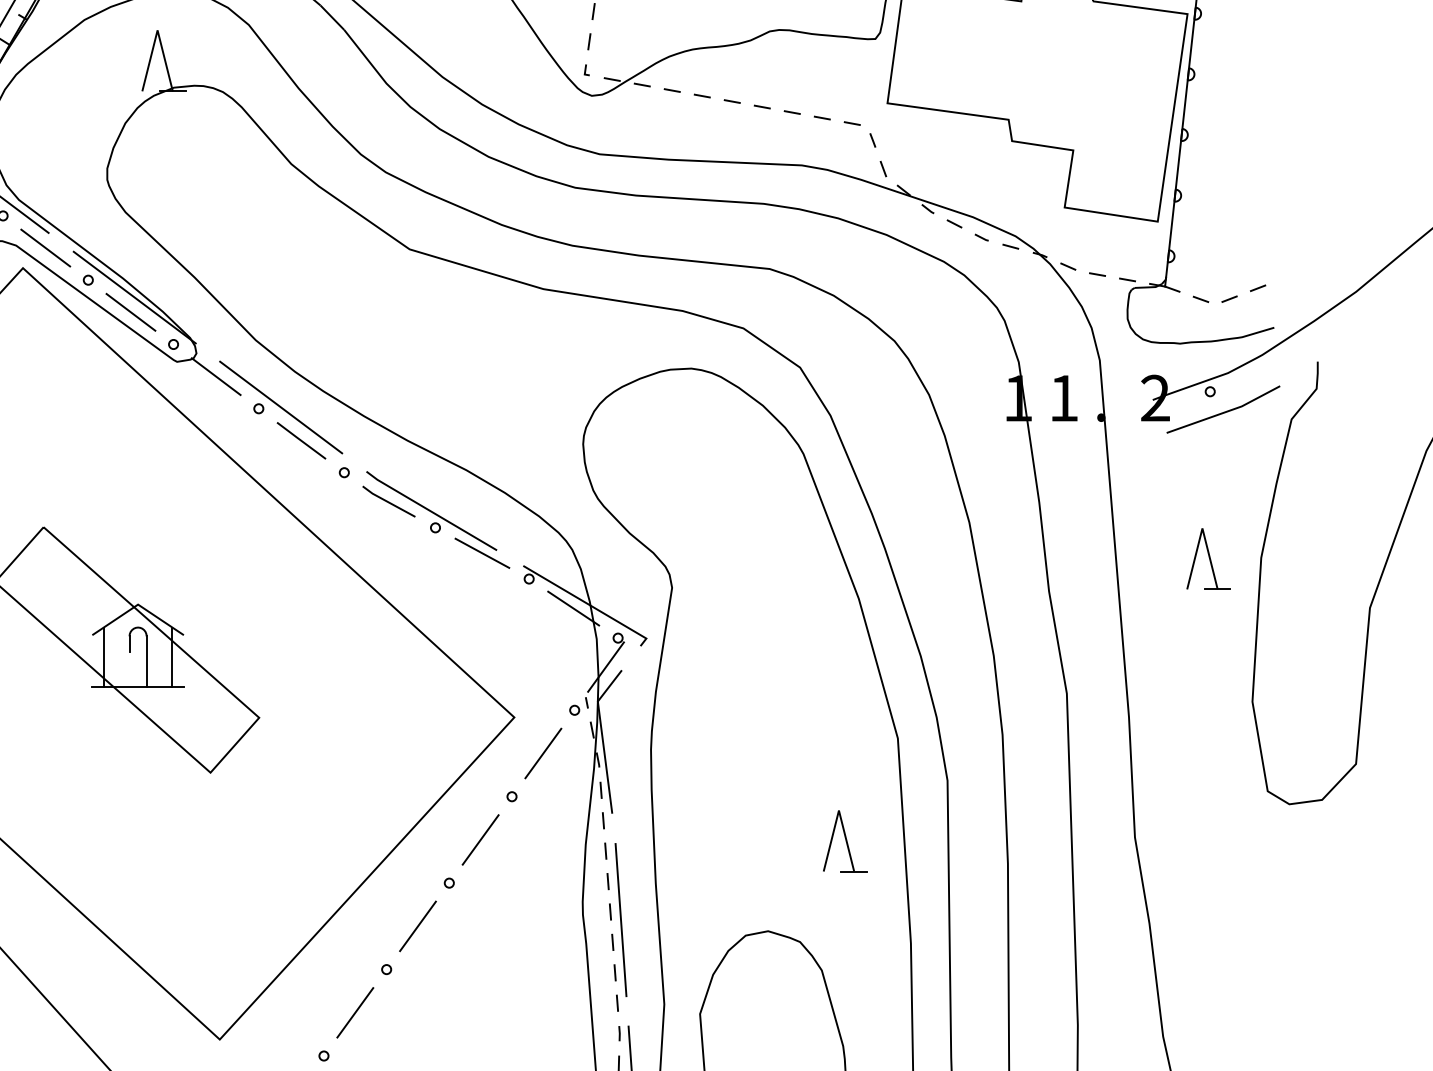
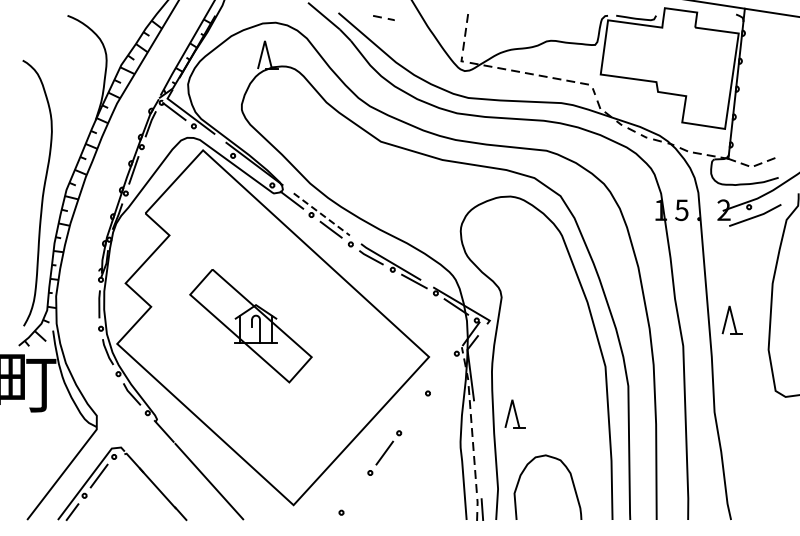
line: (45, 246) -> (213, 140), removed
line: (130, 311) -> (252, 170), removed
text: (1063, 398) -> (681, 210), 1 -> 5
line: (282, 407) -> (322, 214), solid -> dashed
part: (1206, 557) -> (731, 319), moved
line: (543, 753) -> (442, 373), removed
line: (480, 840) -> (413, 413), removed
part: (843, 840) -> (514, 413), moved
line: (619, 920) -> (477, 450), removed
line: (354, 1011) -> (355, 492), removed

